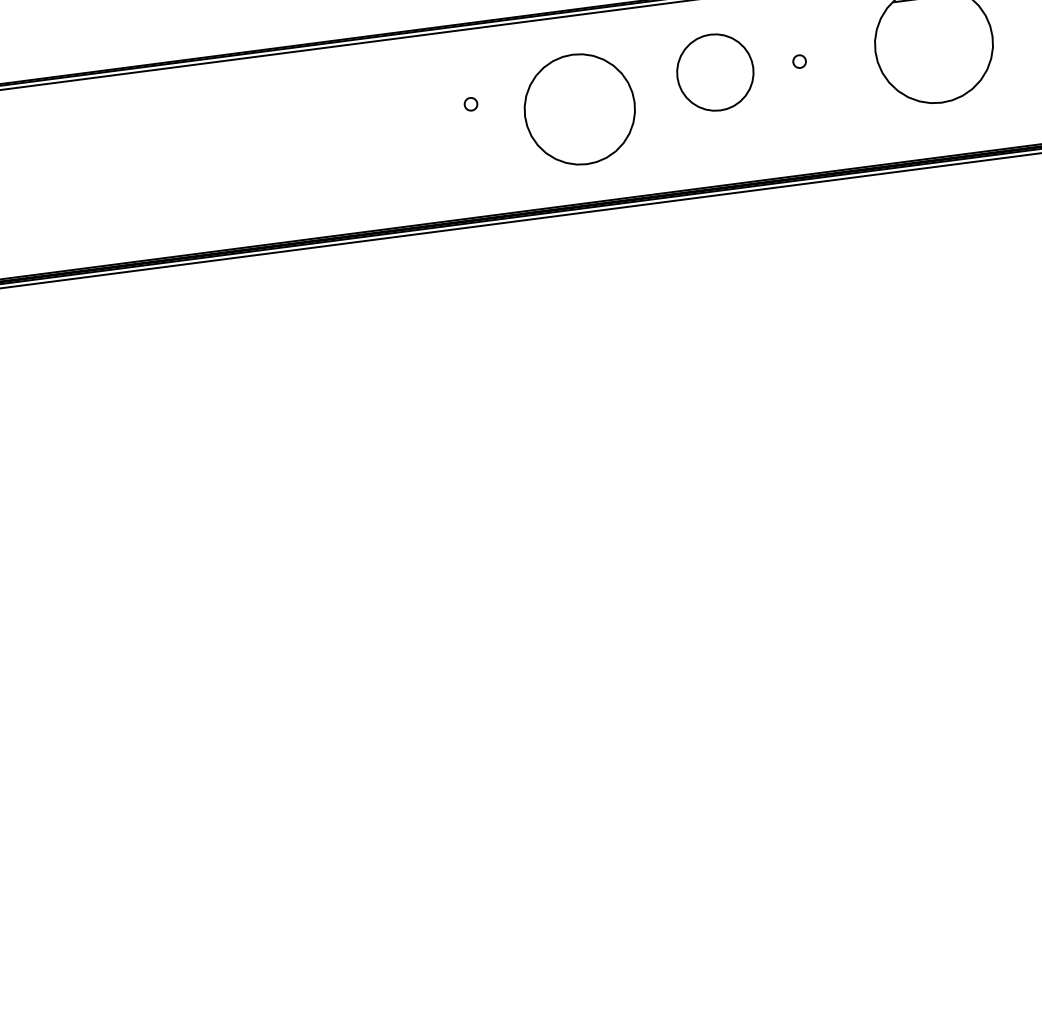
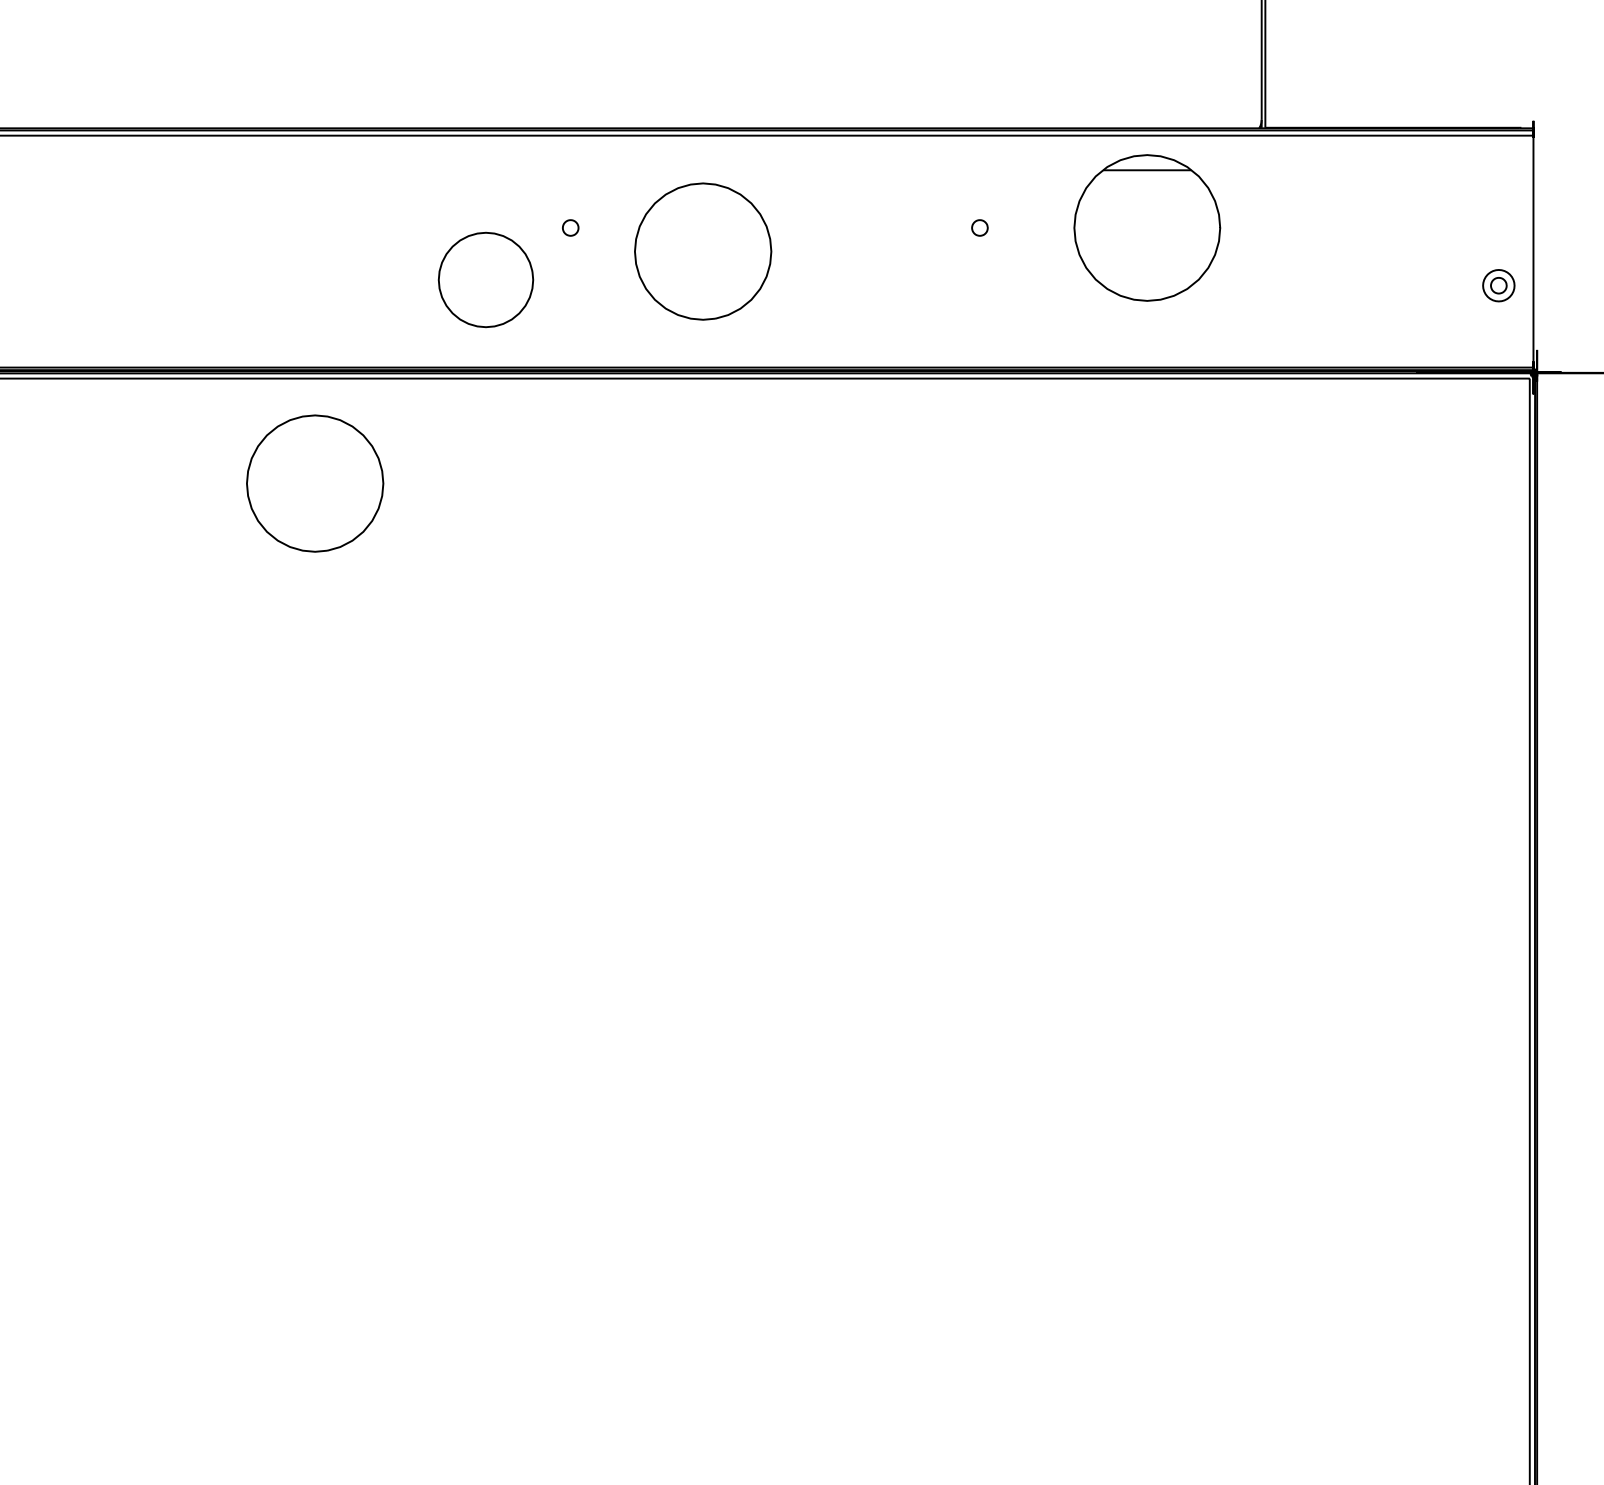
part: (714, 72) -> (485, 279), moved
part: (292, 336) -> (315, 483), added

